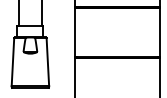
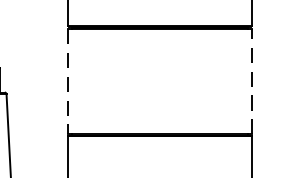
line: (159, 32) -> (251, 81), solid -> dashed
line: (75, 33) -> (69, 83), solid -> dashed

